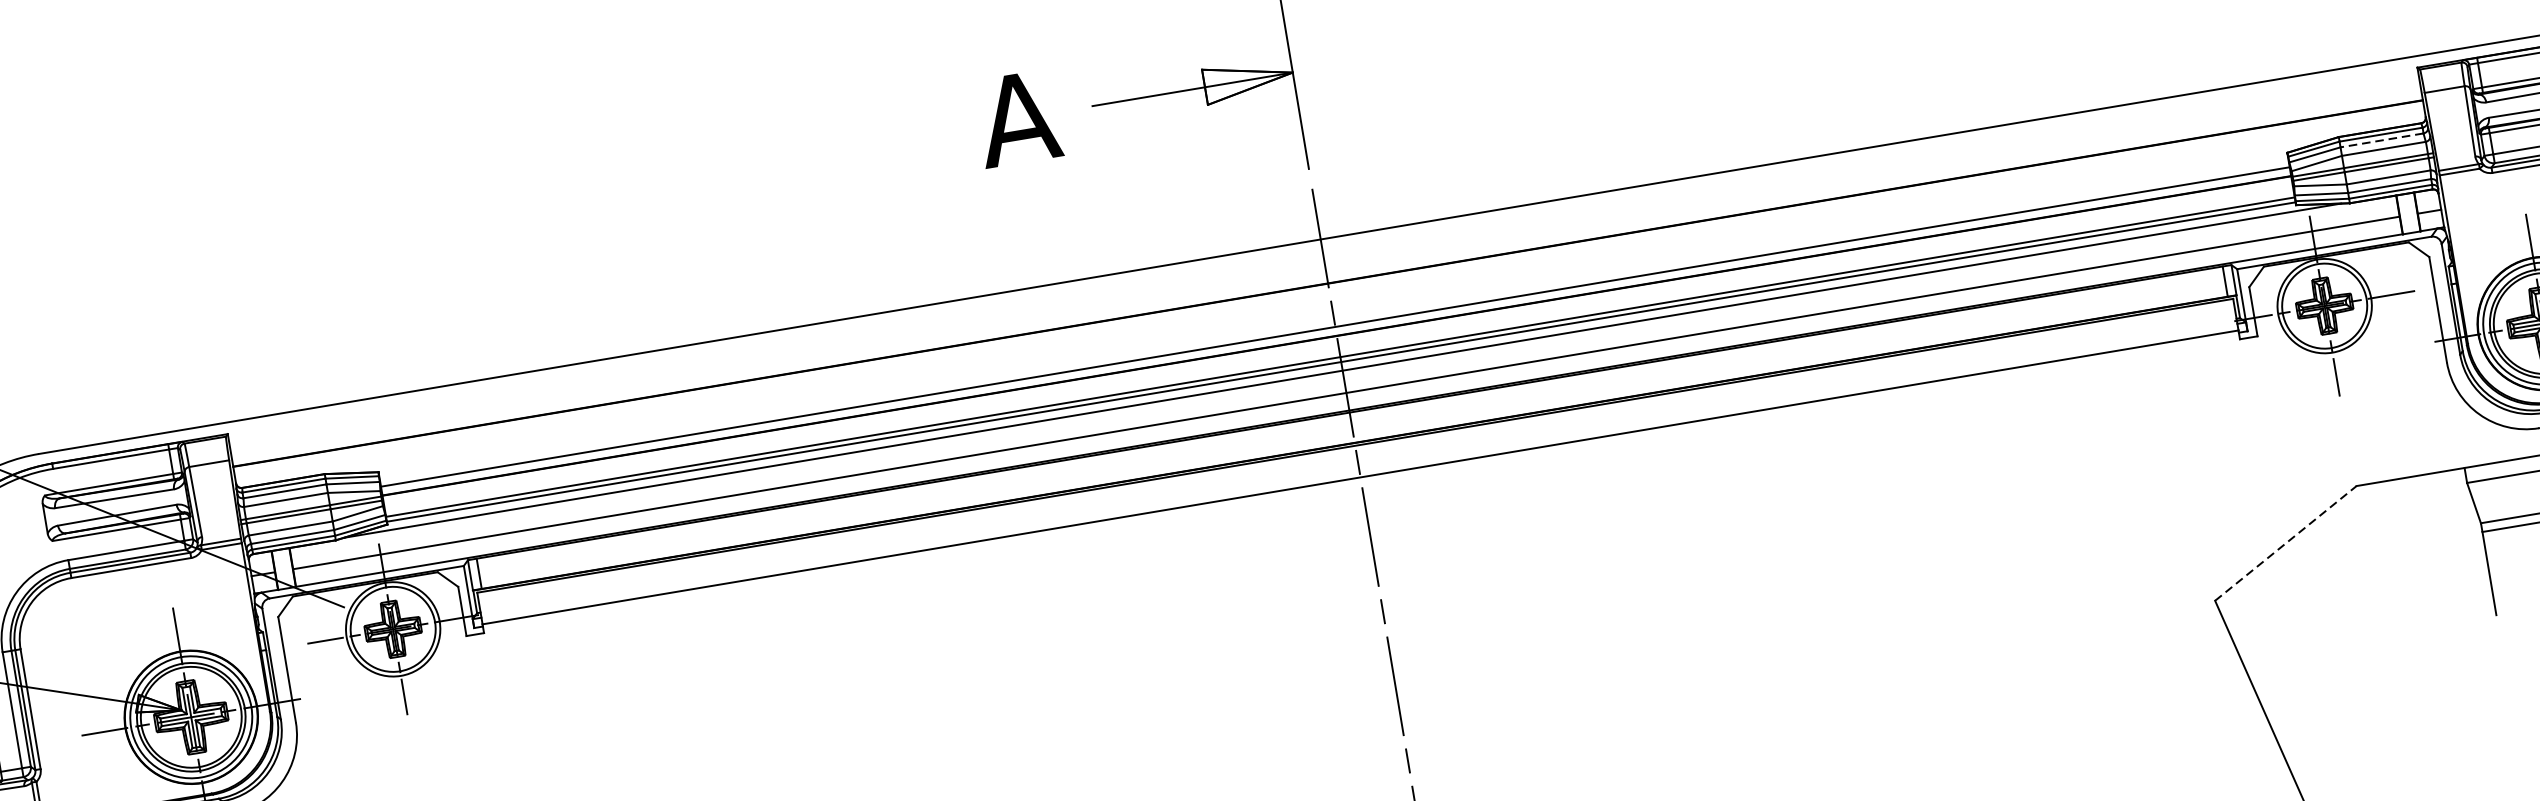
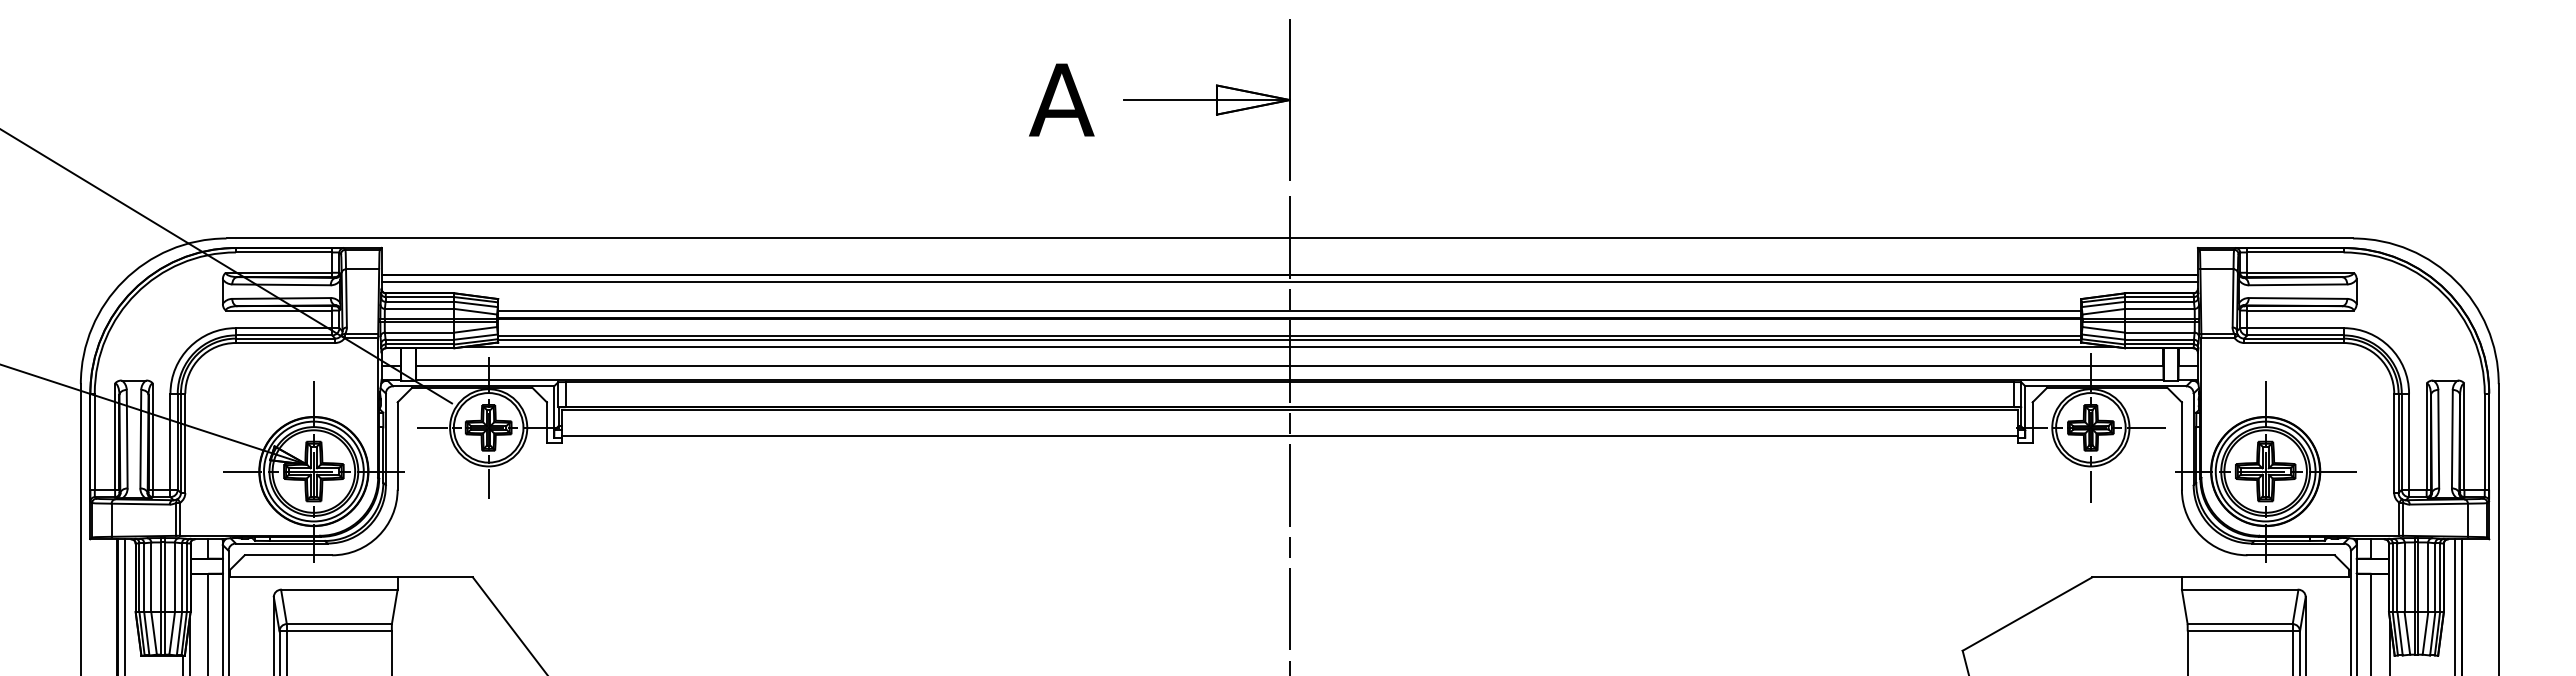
line: (2381, 139) -> (2159, 301), dashed -> solid
line: (1329, 292) -> (1289, 282), added
line: (2285, 543) -> (2027, 614), dashed -> solid

